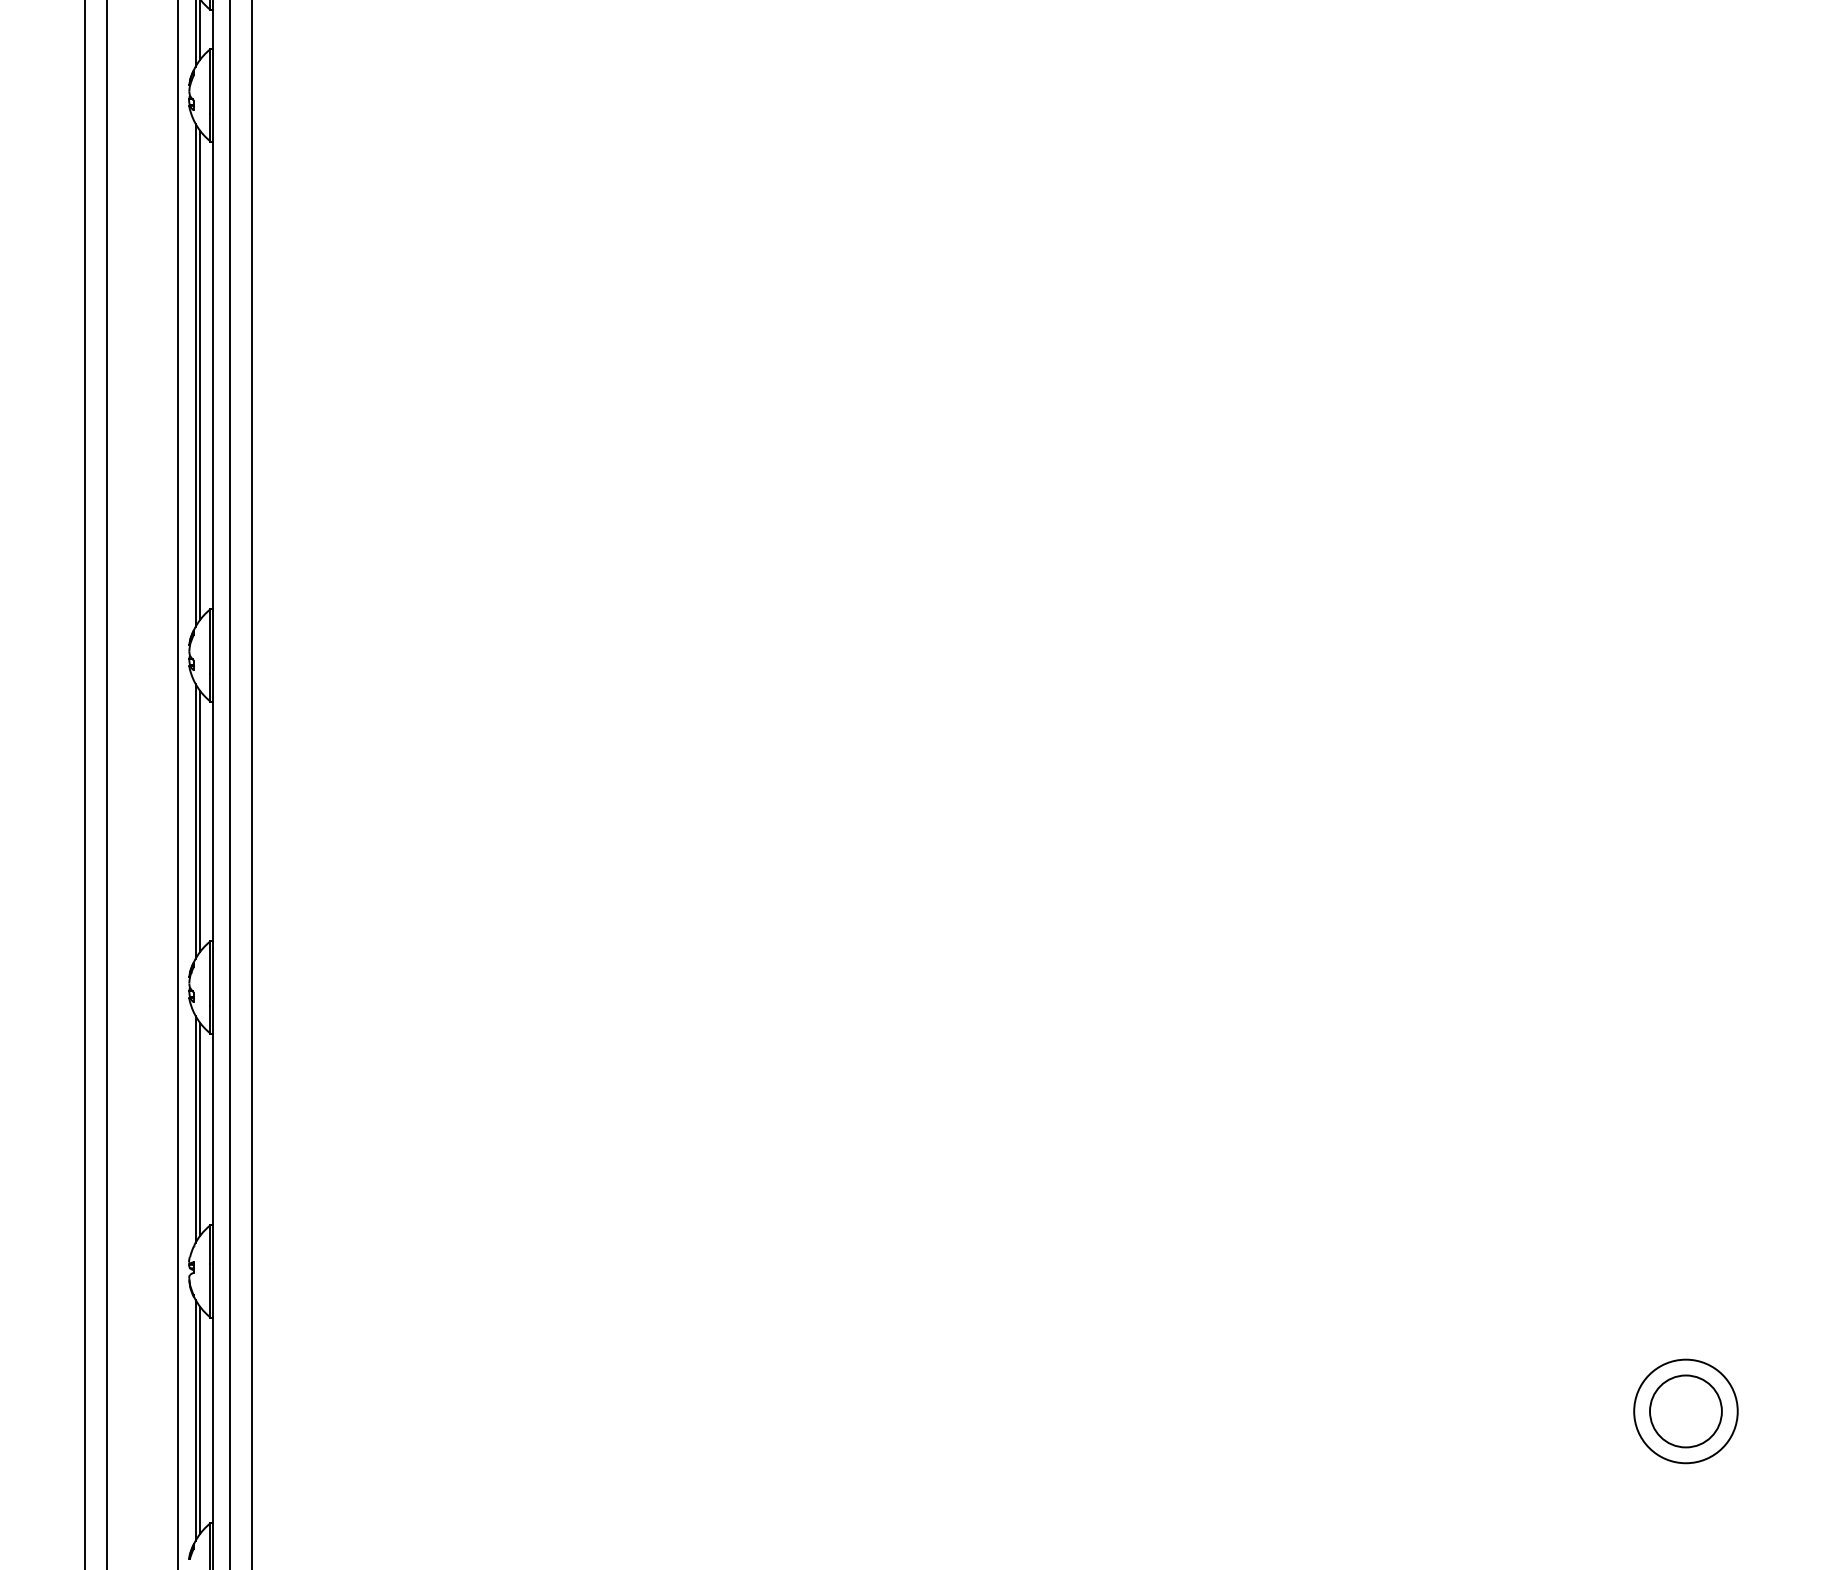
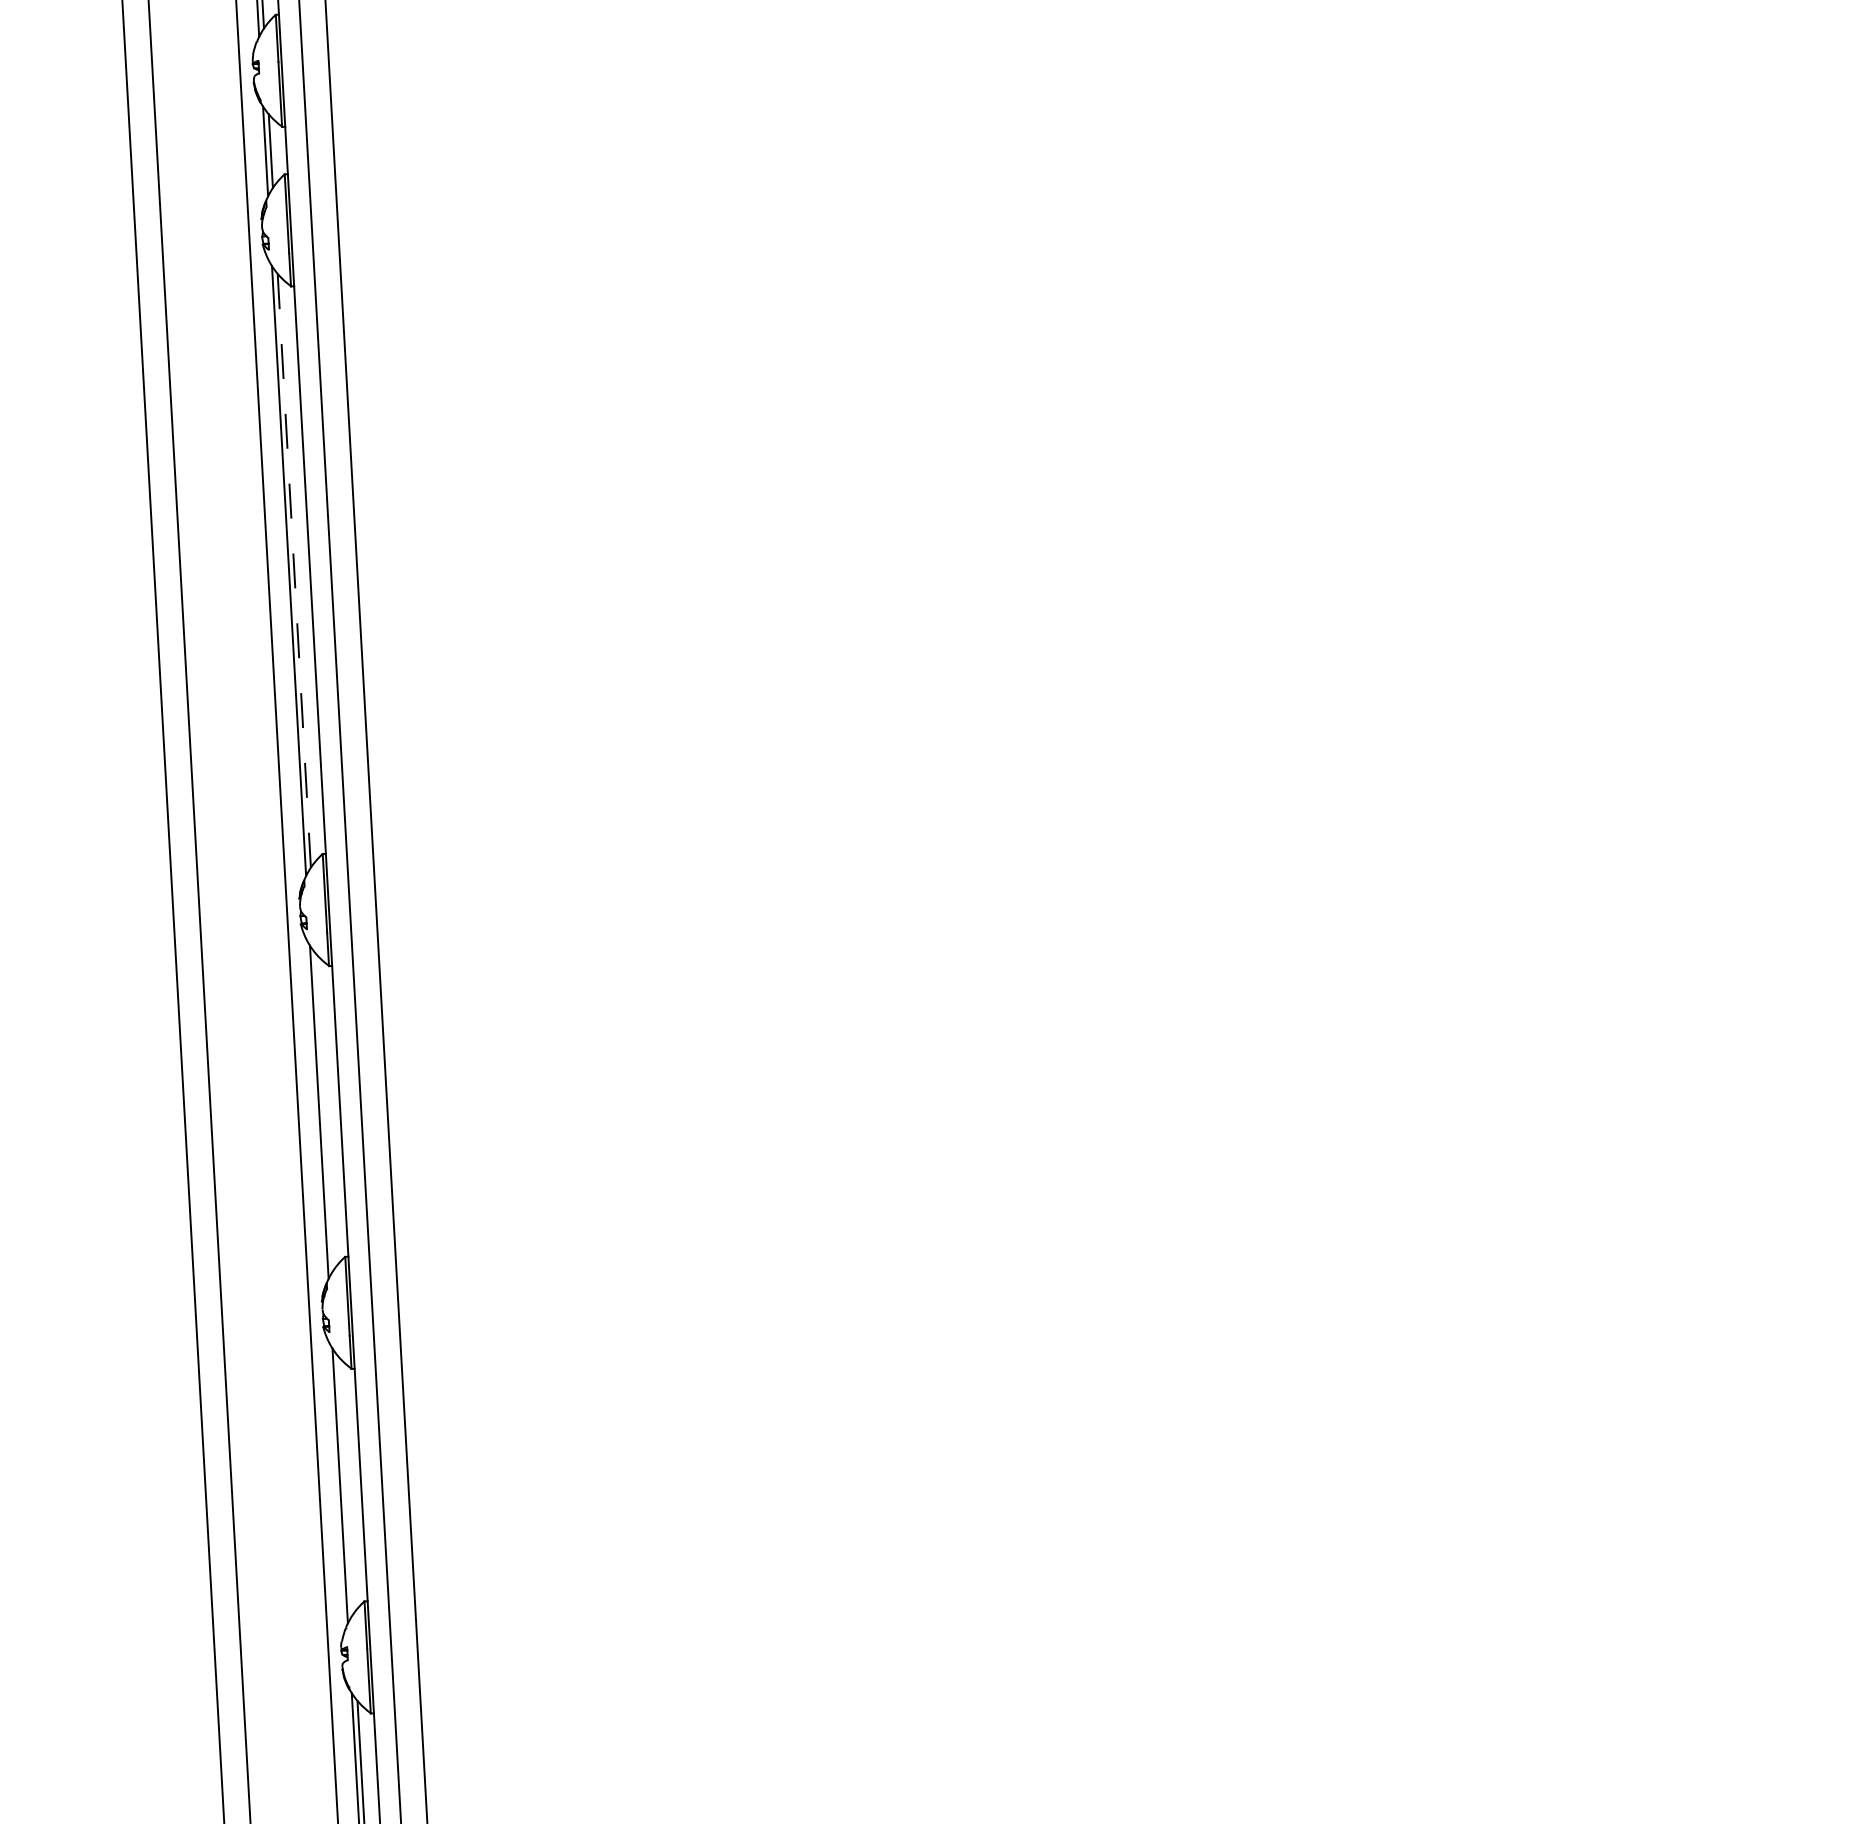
line: (200, 375) -> (294, 570), solid -> dashed
line: (200, 821) -> (325, 1112), removed
line: (200, 1128) -> (345, 1484), removed

